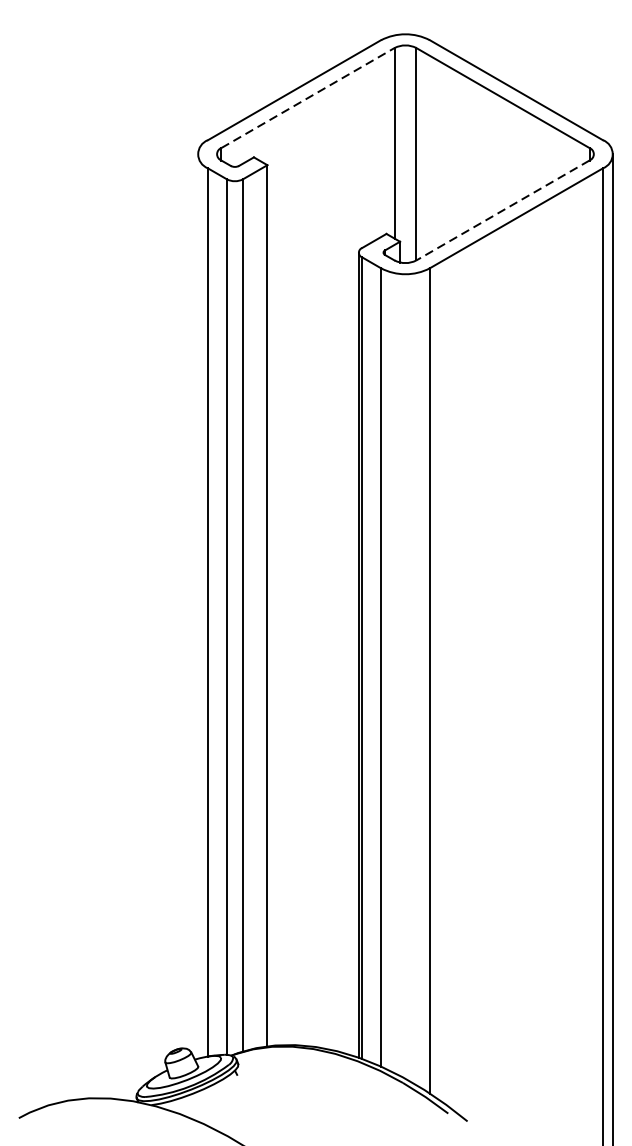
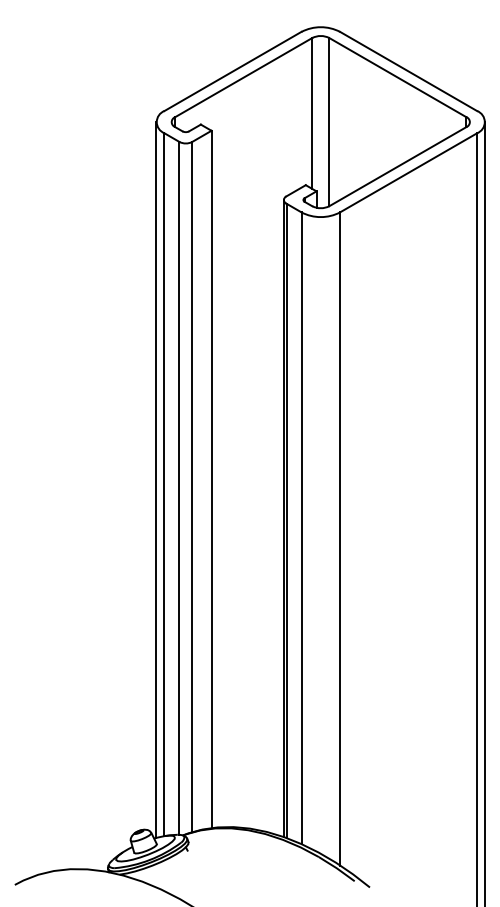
line: (309, 97) -> (244, 77), dashed -> solid
line: (502, 210) -> (397, 166), dashed -> solid
line: (197, 605) -> (156, 479), added

